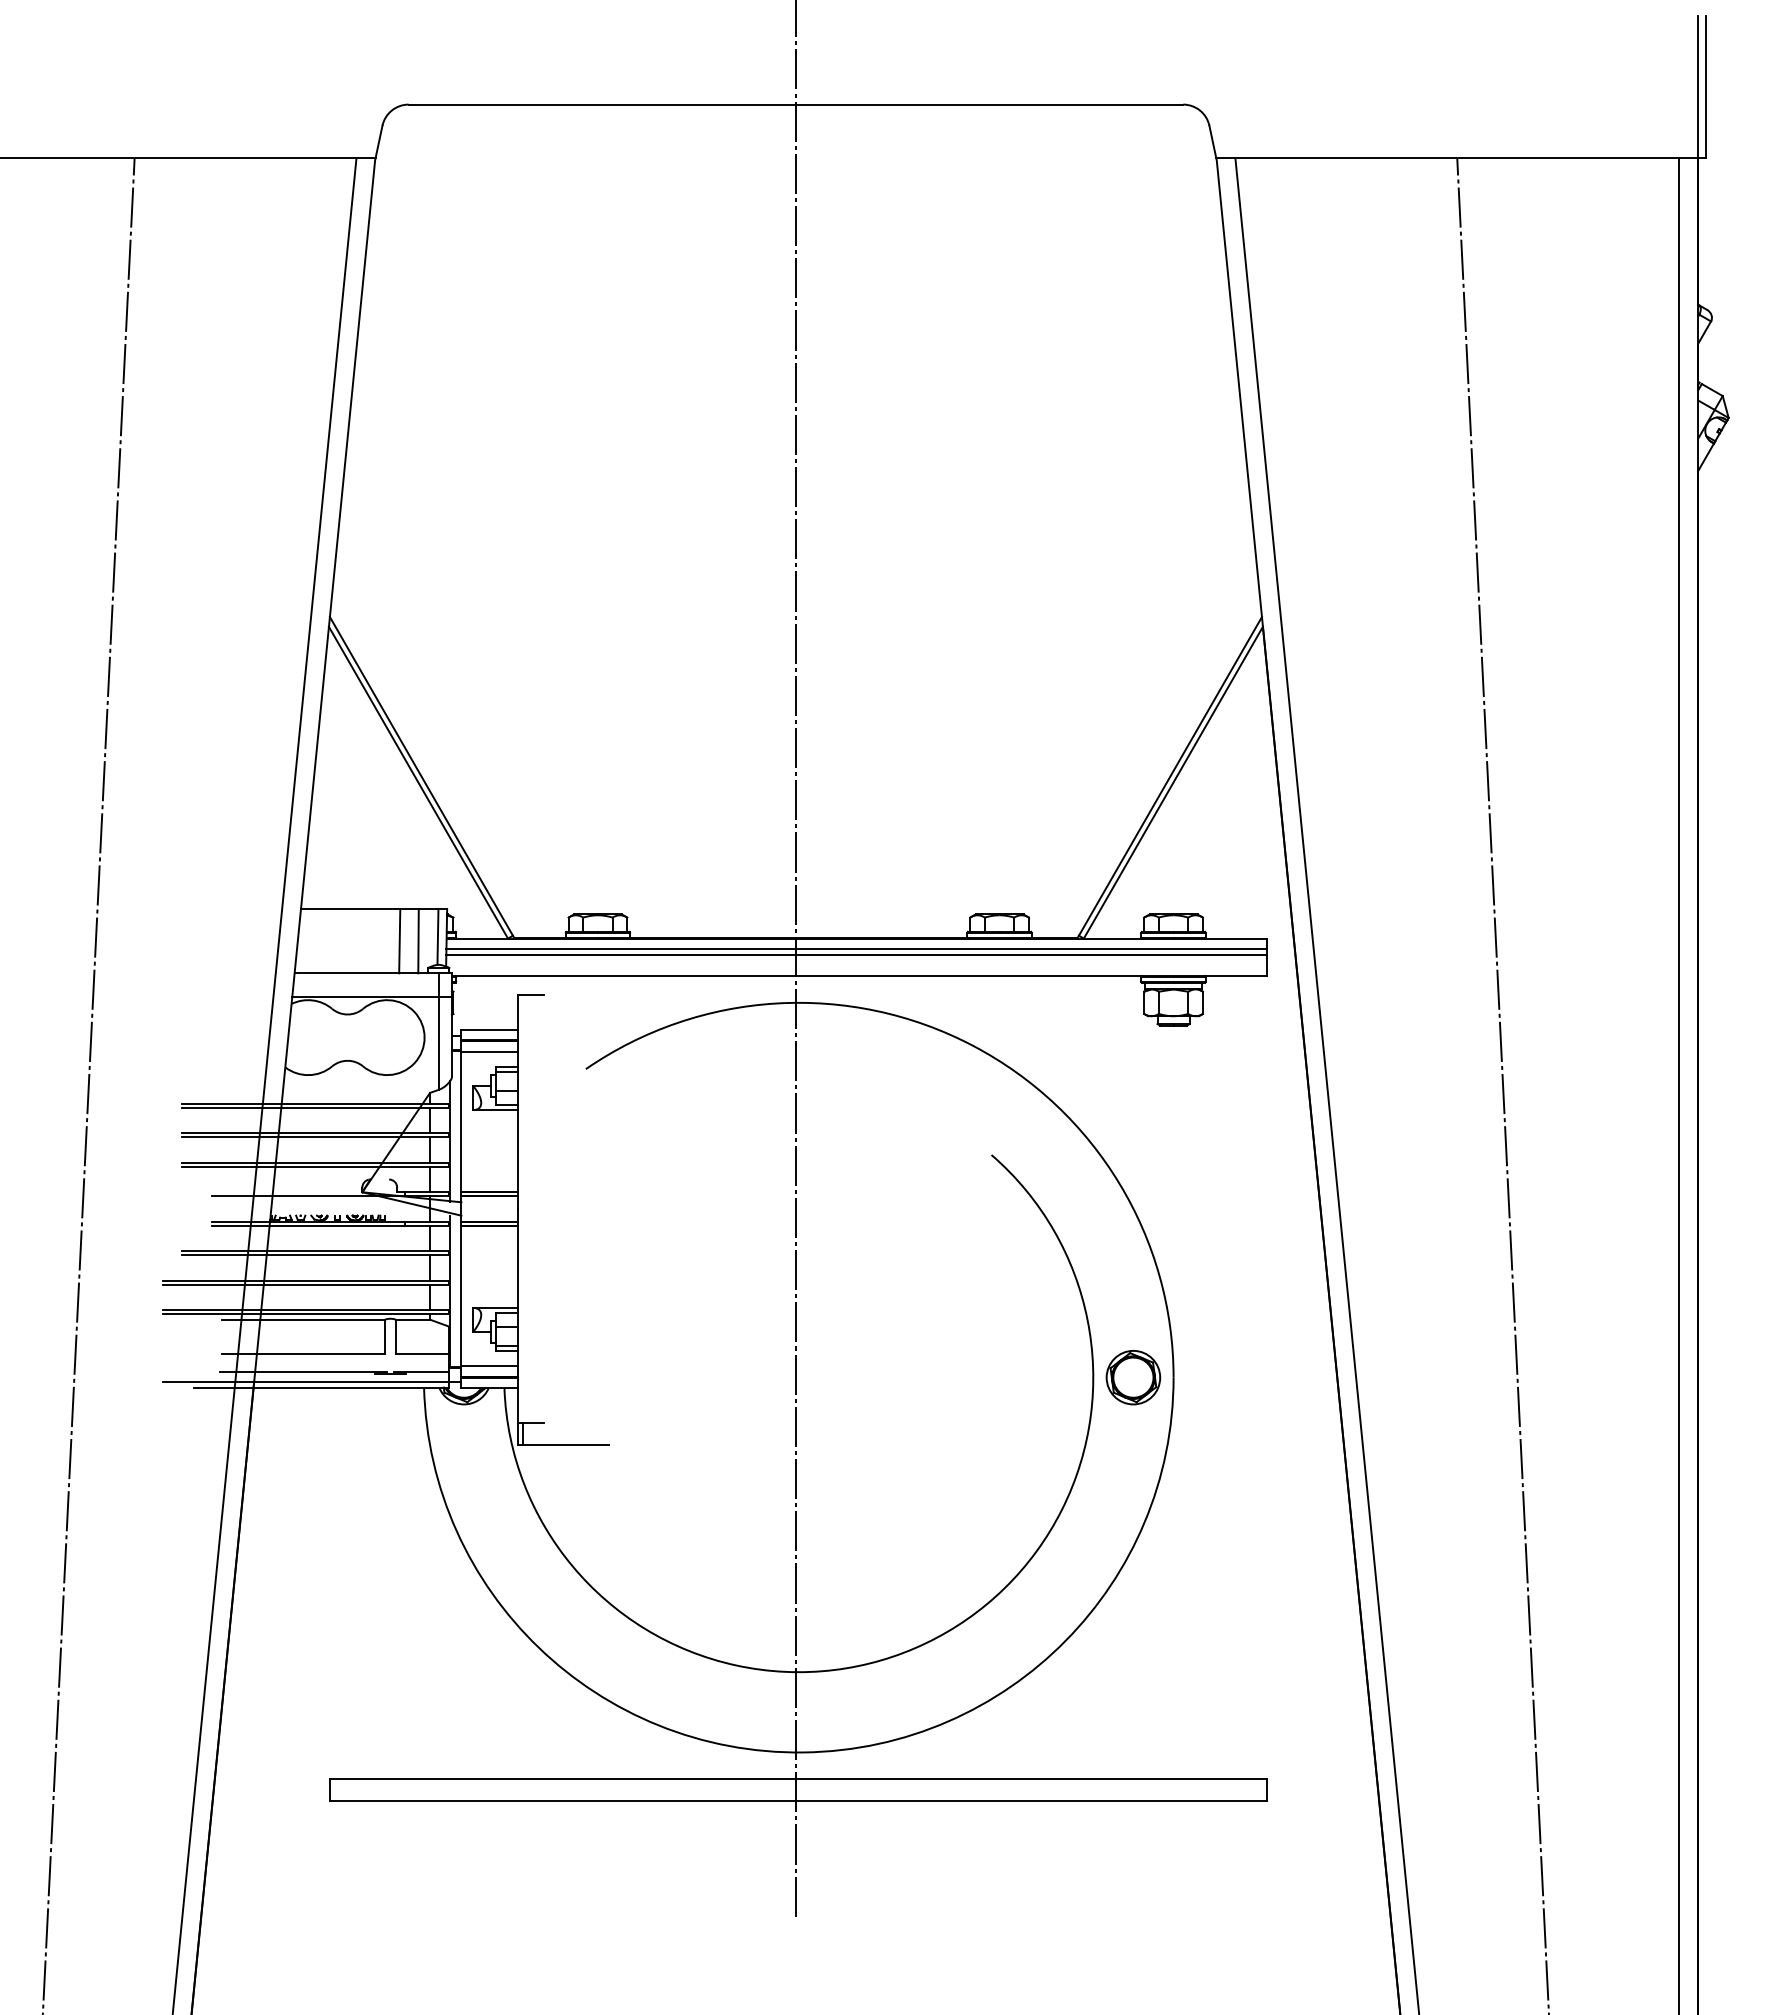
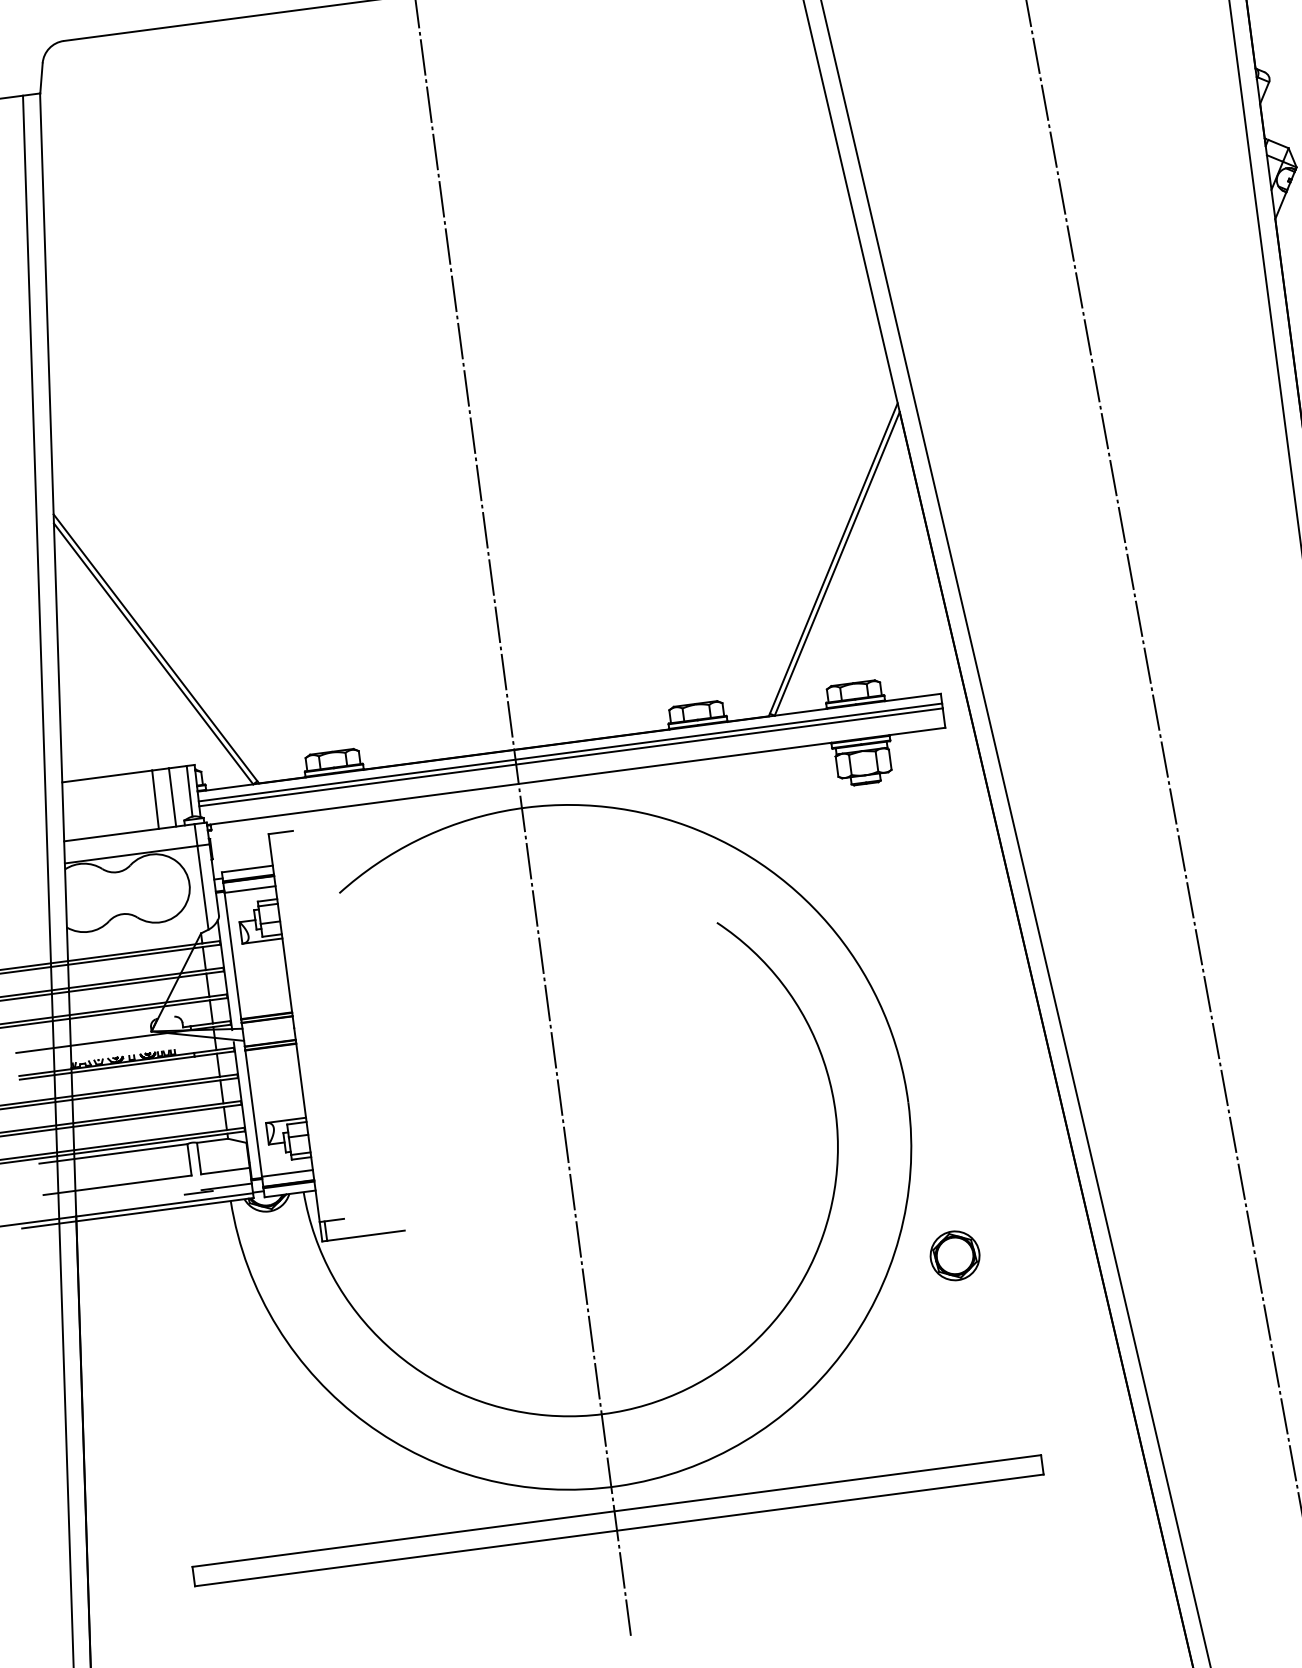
line: (302, 1371) -> (118, 1200), removed
part: (1133, 1377) -> (955, 1255), moved

